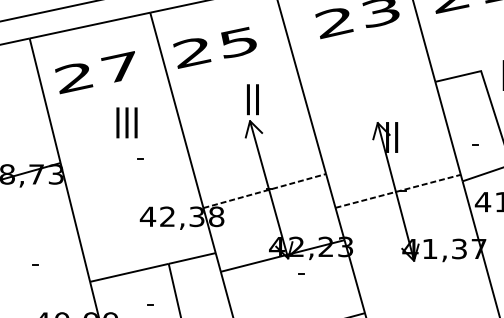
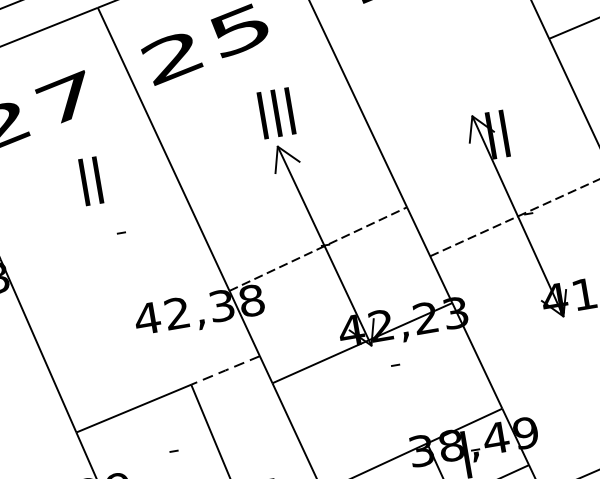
text: (252, 99) -> (275, 113), II -> III
text: (126, 122) -> (90, 180), III -> II
line: (192, 258) -> (225, 370), solid -> dashed

